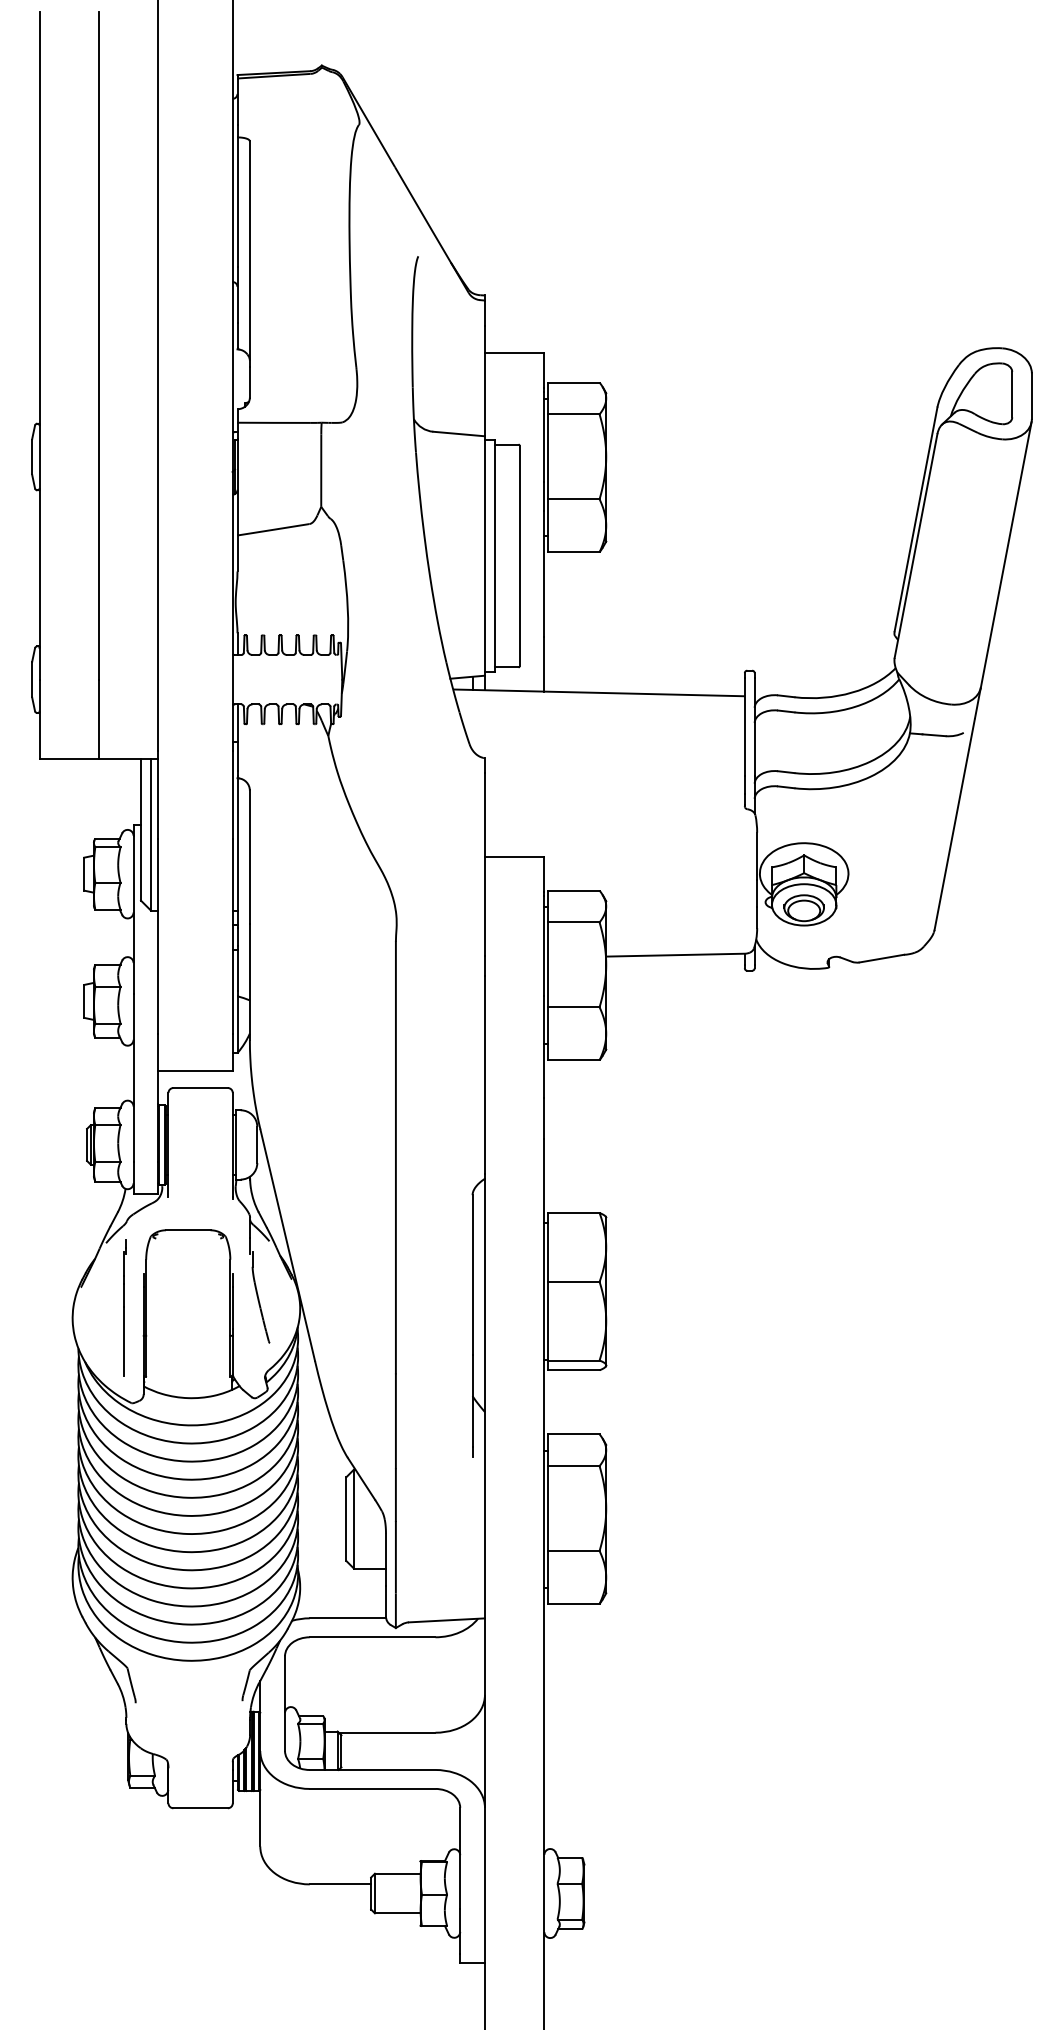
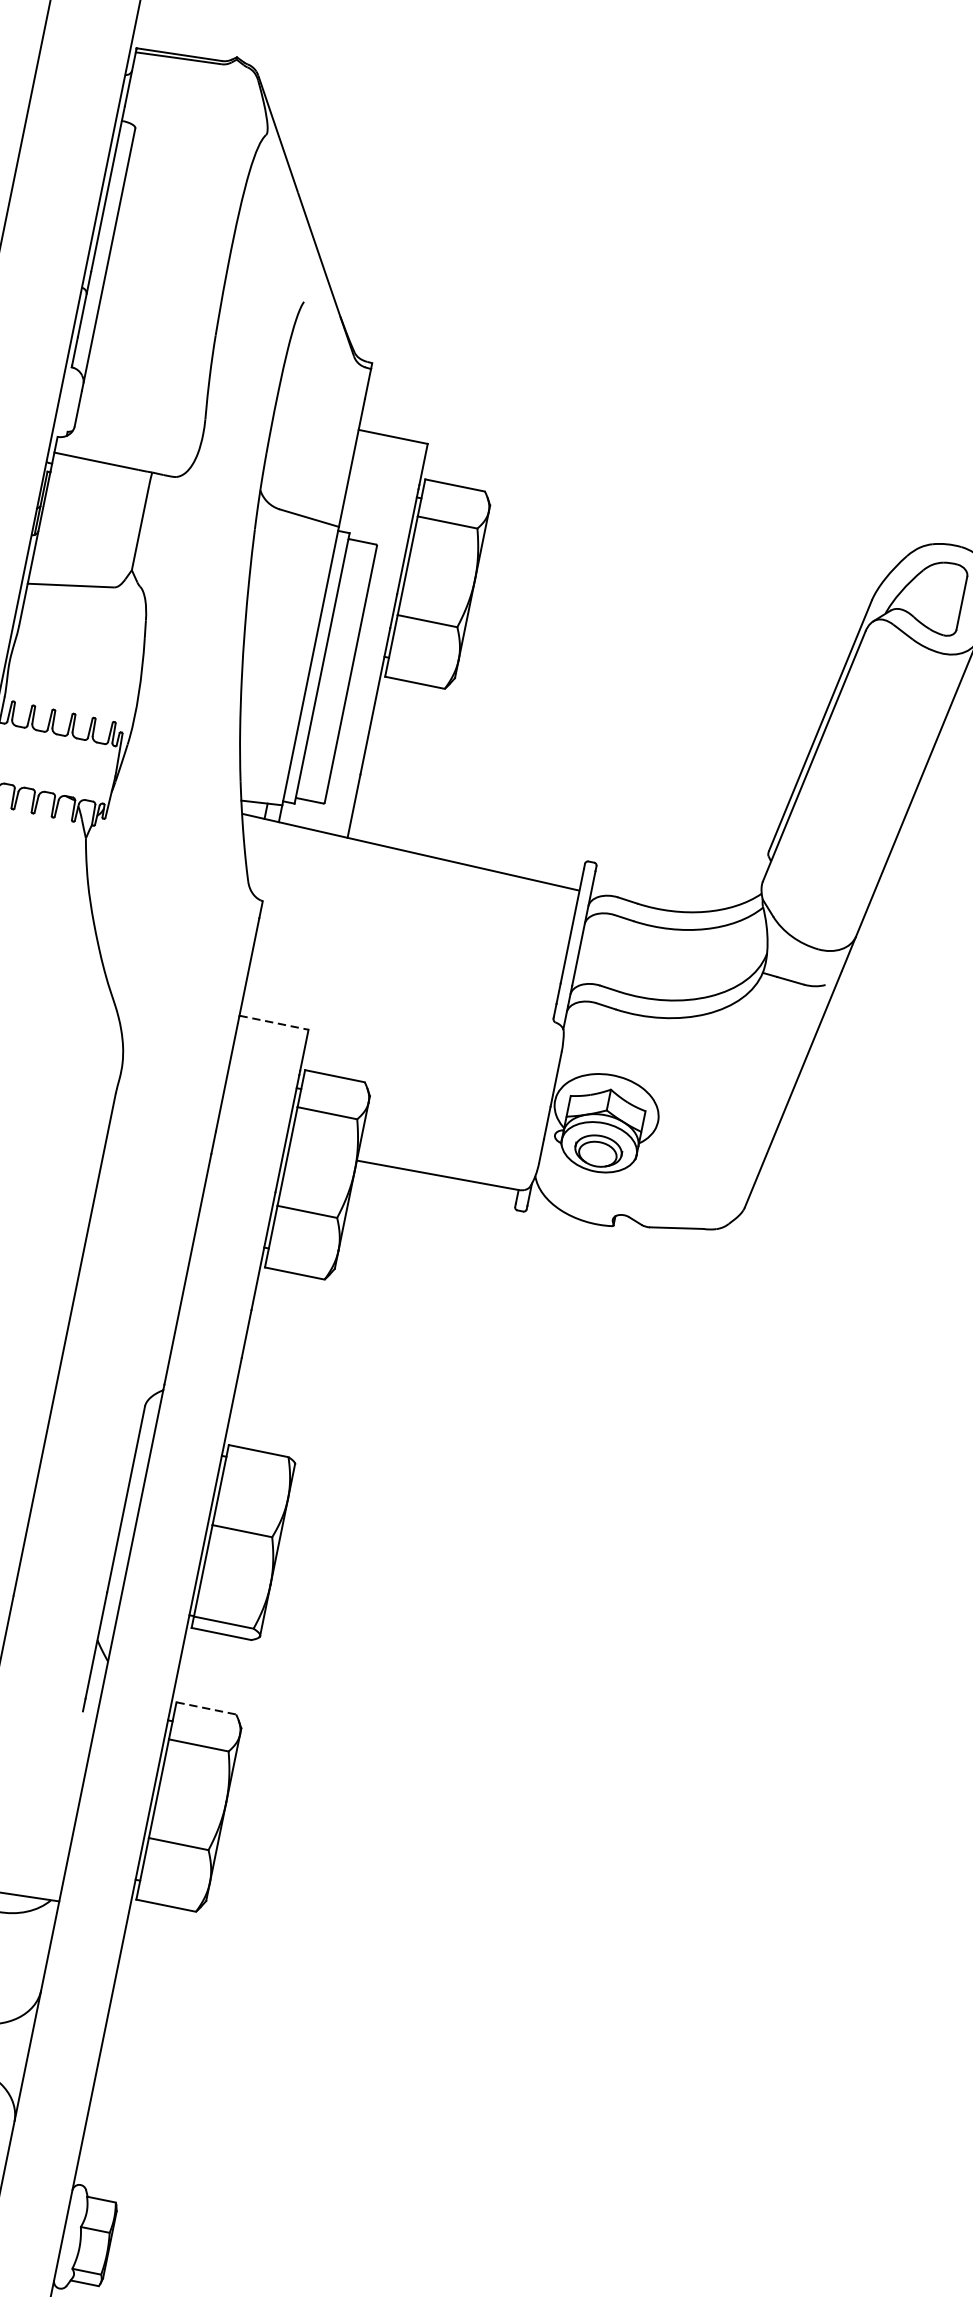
line: (514, 856) -> (273, 1022), solid -> dashed
line: (573, 1434) -> (205, 1708), solid -> dashed

